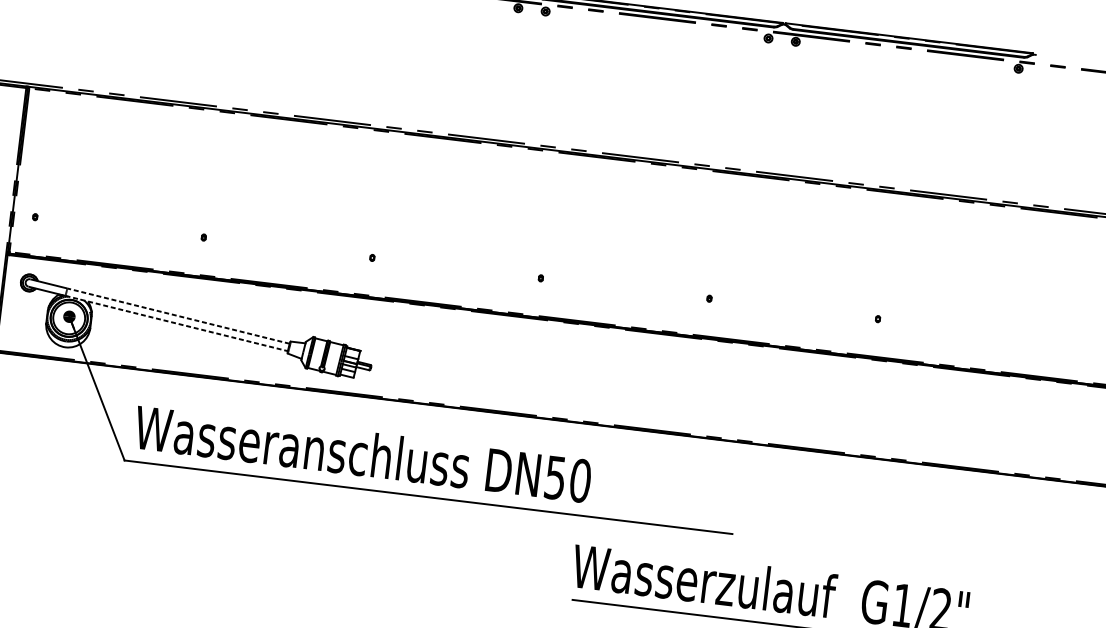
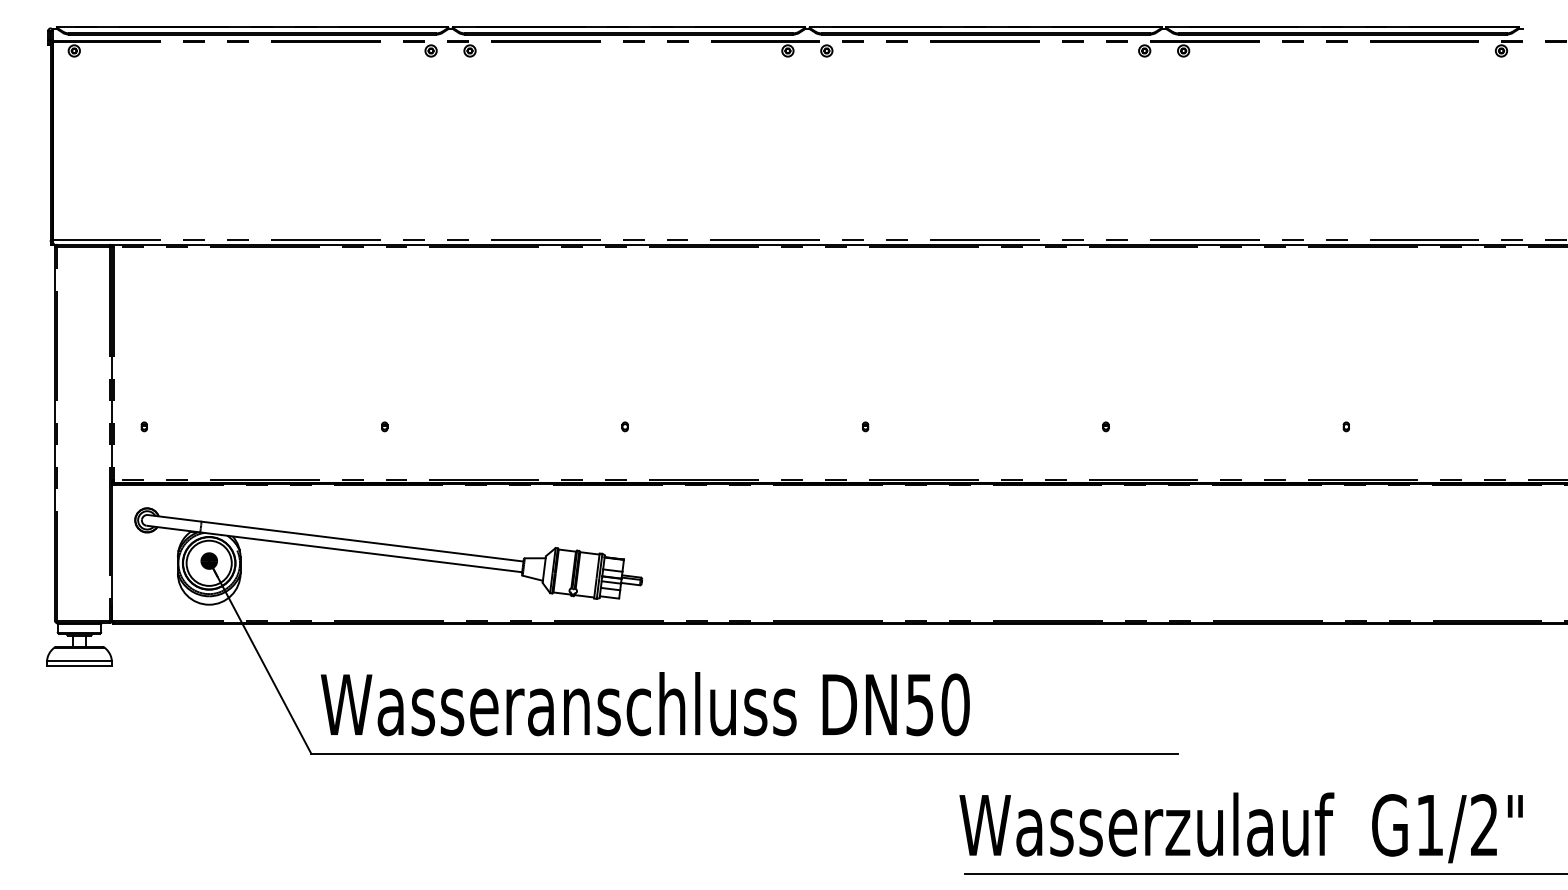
line: (178, 316) -> (362, 541), dashed -> solid
line: (176, 323) -> (361, 552), dashed -> solid

